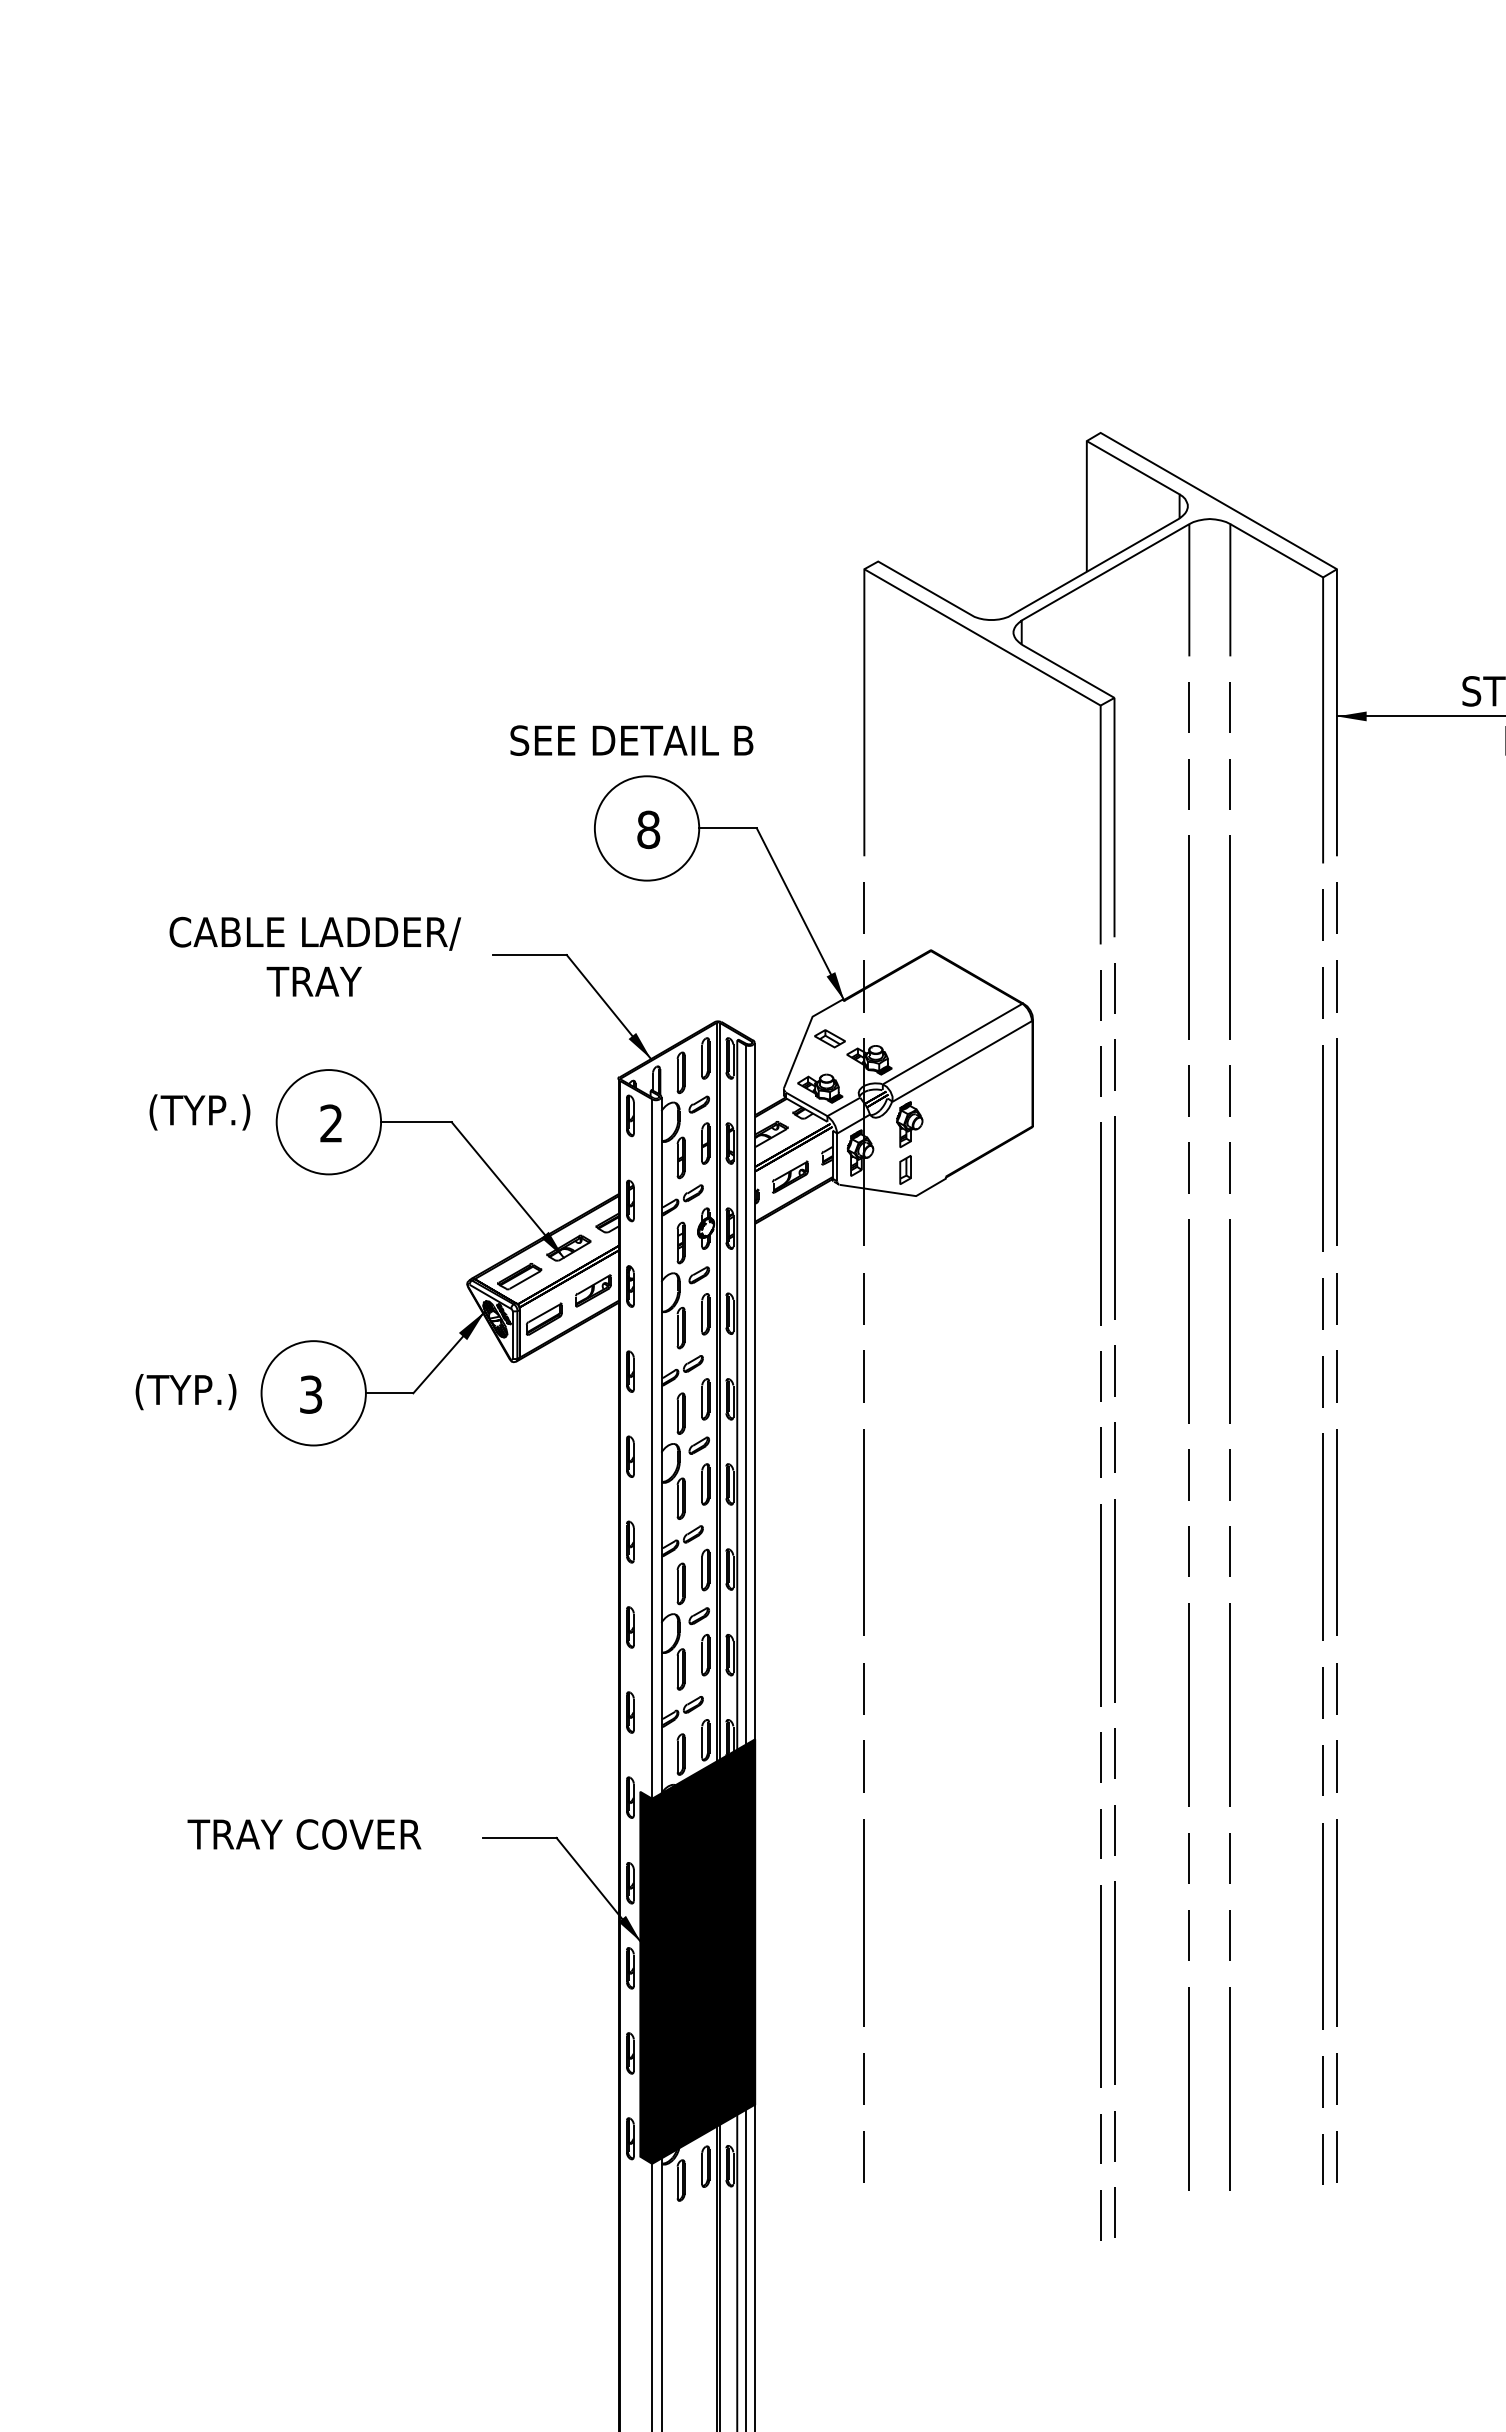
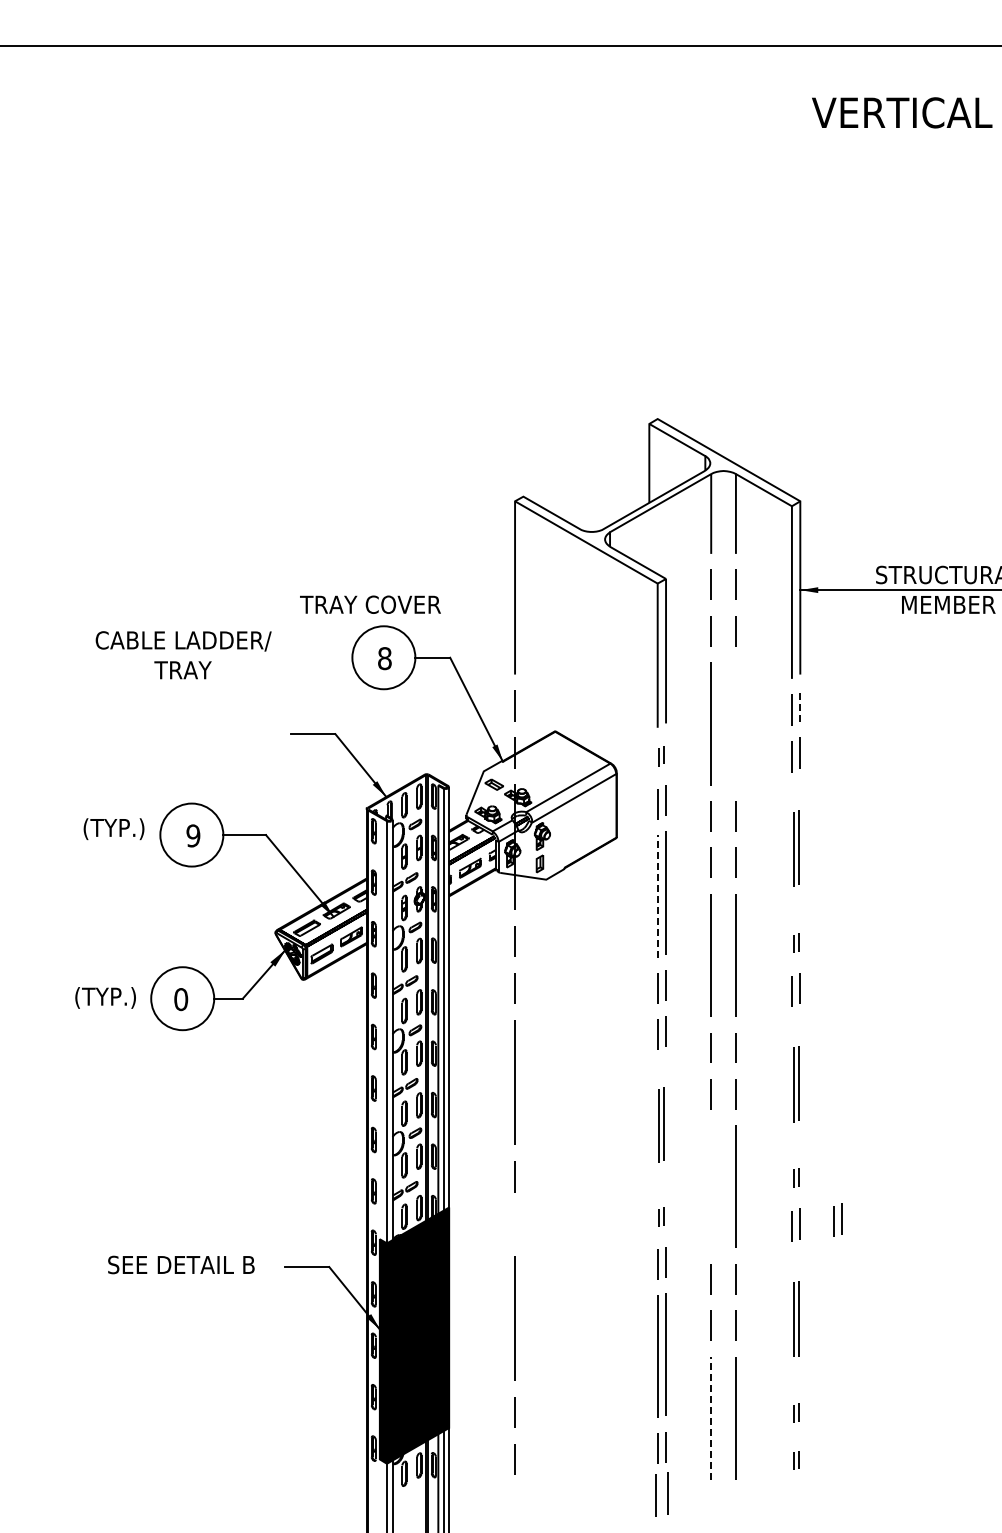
text: (629, 740) -> (373, 604), SEE DETAIL B -> TRAY COVER
line: (1337, 907) -> (800, 705), solid -> dashed
line: (1229, 937) -> (735, 723), removed
text: (315, 957) -> (183, 655), moved
part: (1106, 992) -> (661, 756), size x0.6
text: (331, 1122) -> (193, 835), 2 -> 9
part: (1328, 1144) -> (795, 848), size x0.6
line: (1100, 1223) -> (657, 896), solid -> dashed
part: (1328, 1300) -> (795, 942), size x0.6
text: (311, 1394) -> (181, 999), 3 -> 0
part: (1328, 1533) -> (795, 1083), size x0.6
part: (1106, 1601) -> (661, 1124), size x0.6
part: (1328, 1689) -> (795, 1177), size x0.6
line: (1188, 1704) -> (710, 1186), removed
part: (1106, 1755) -> (661, 1217), size x0.6
part: (1398, 1759) -> (837, 1219), added
line: (863, 1765) -> (514, 1223), removed
text: (310, 1833) -> (180, 1264), TRAY COVER -> SEE DETAIL B
part: (1328, 1924) -> (795, 1319), size x0.6
part: (1328, 2080) -> (795, 1413), size x0.6
line: (1189, 2088) -> (711, 1418), solid -> dashed
part: (1328, 2158) -> (795, 1460), size x0.6
part: (1106, 2213) -> (661, 1493), size x1.4

